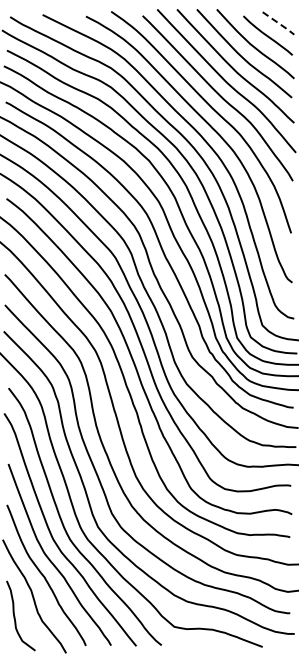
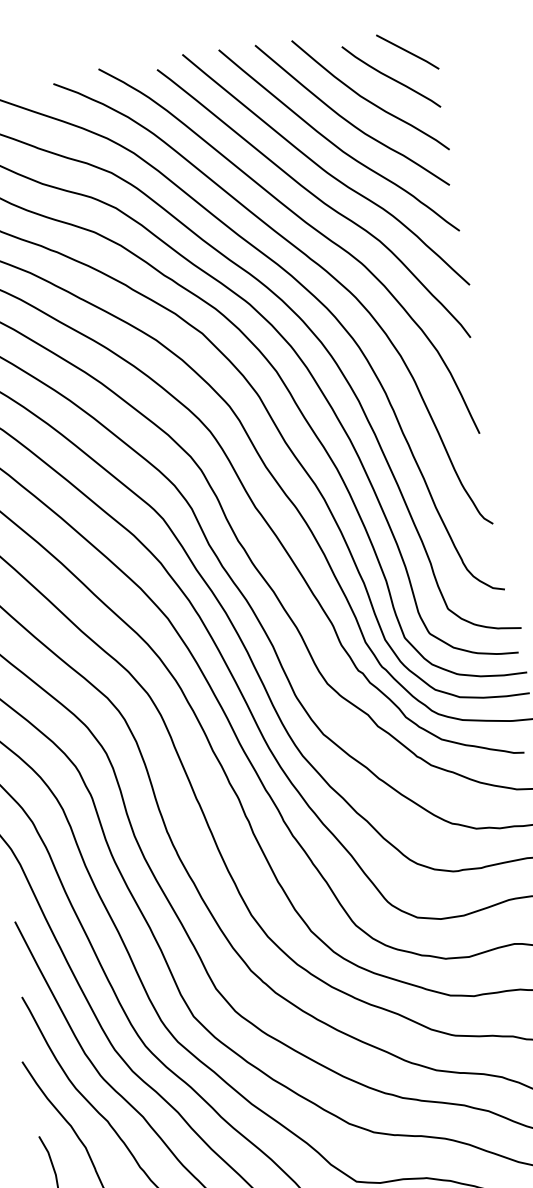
line: (279, 24) -> (409, 53), dashed -> solid

